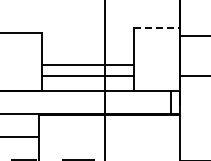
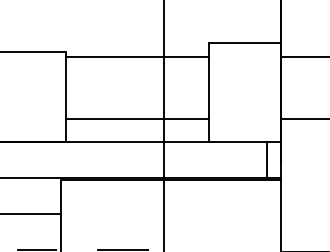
line: (156, 27) -> (244, 43), dashed -> solid
line: (87, 65) -> (136, 57), moved

